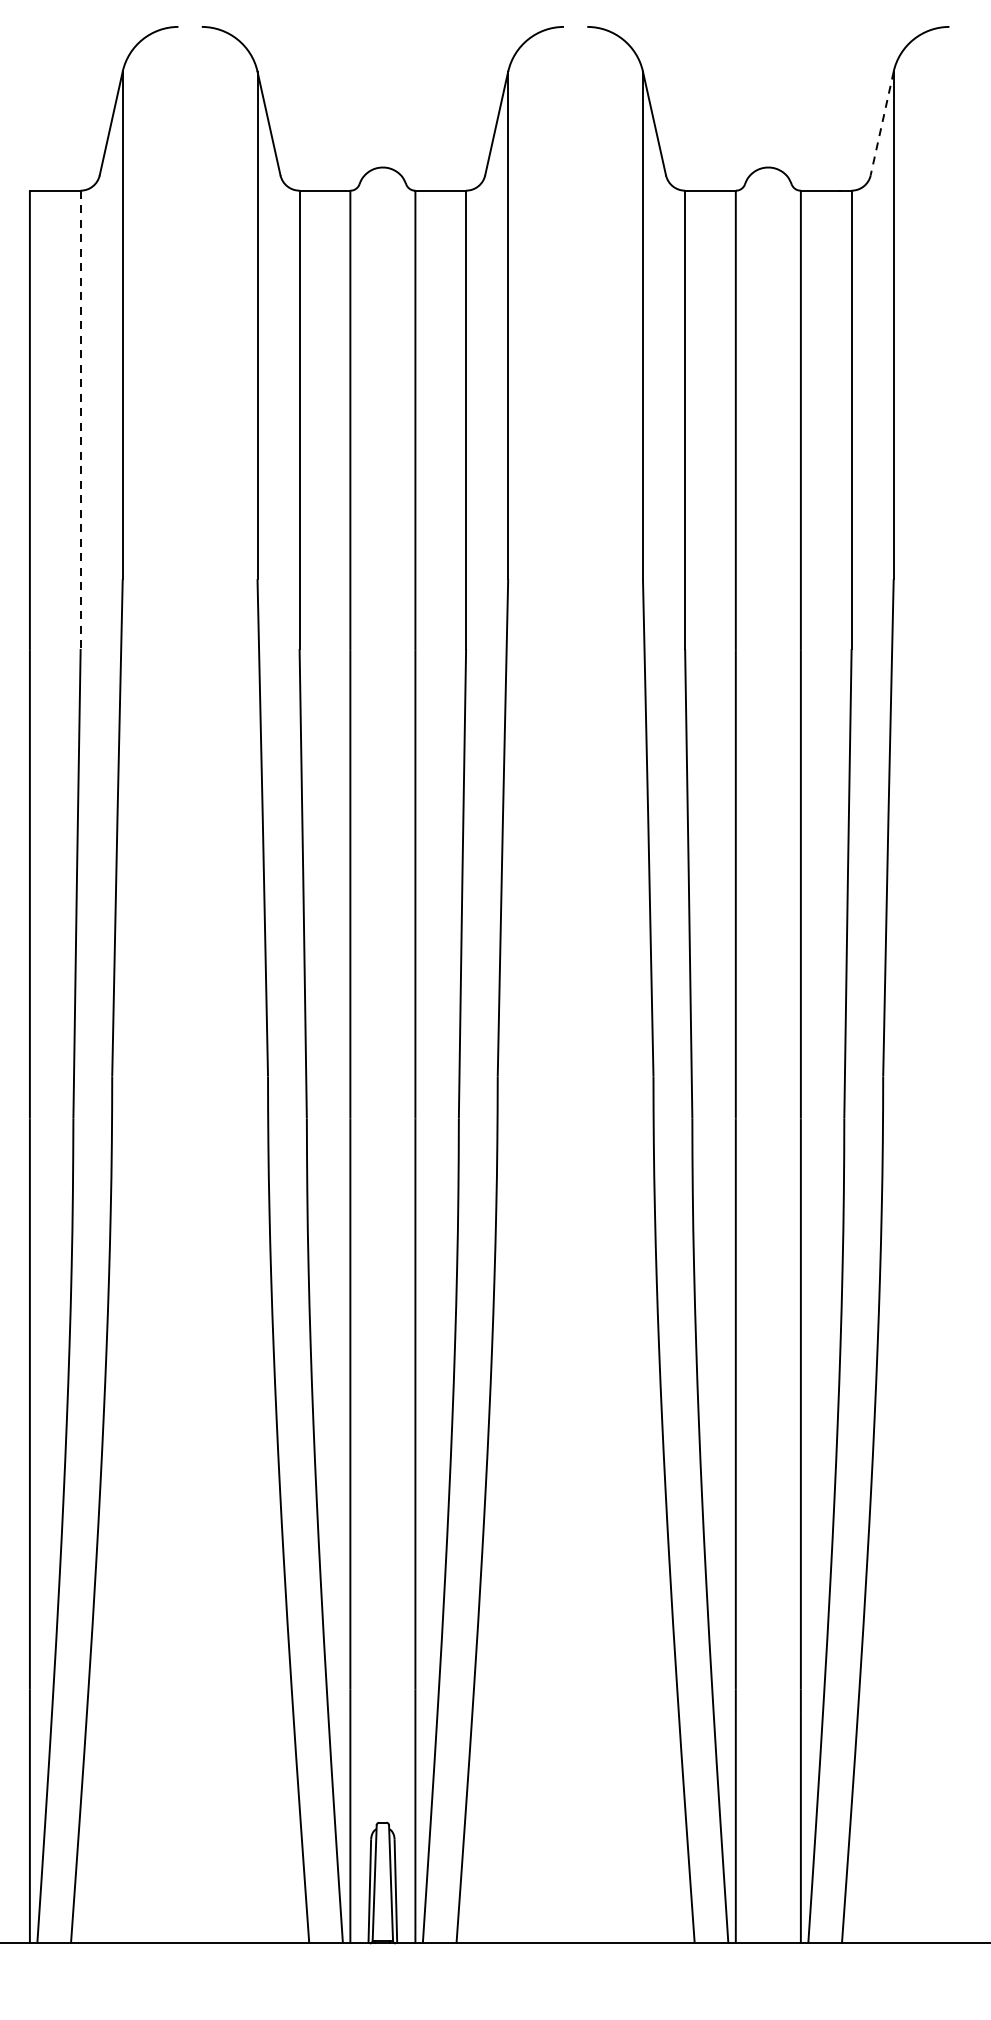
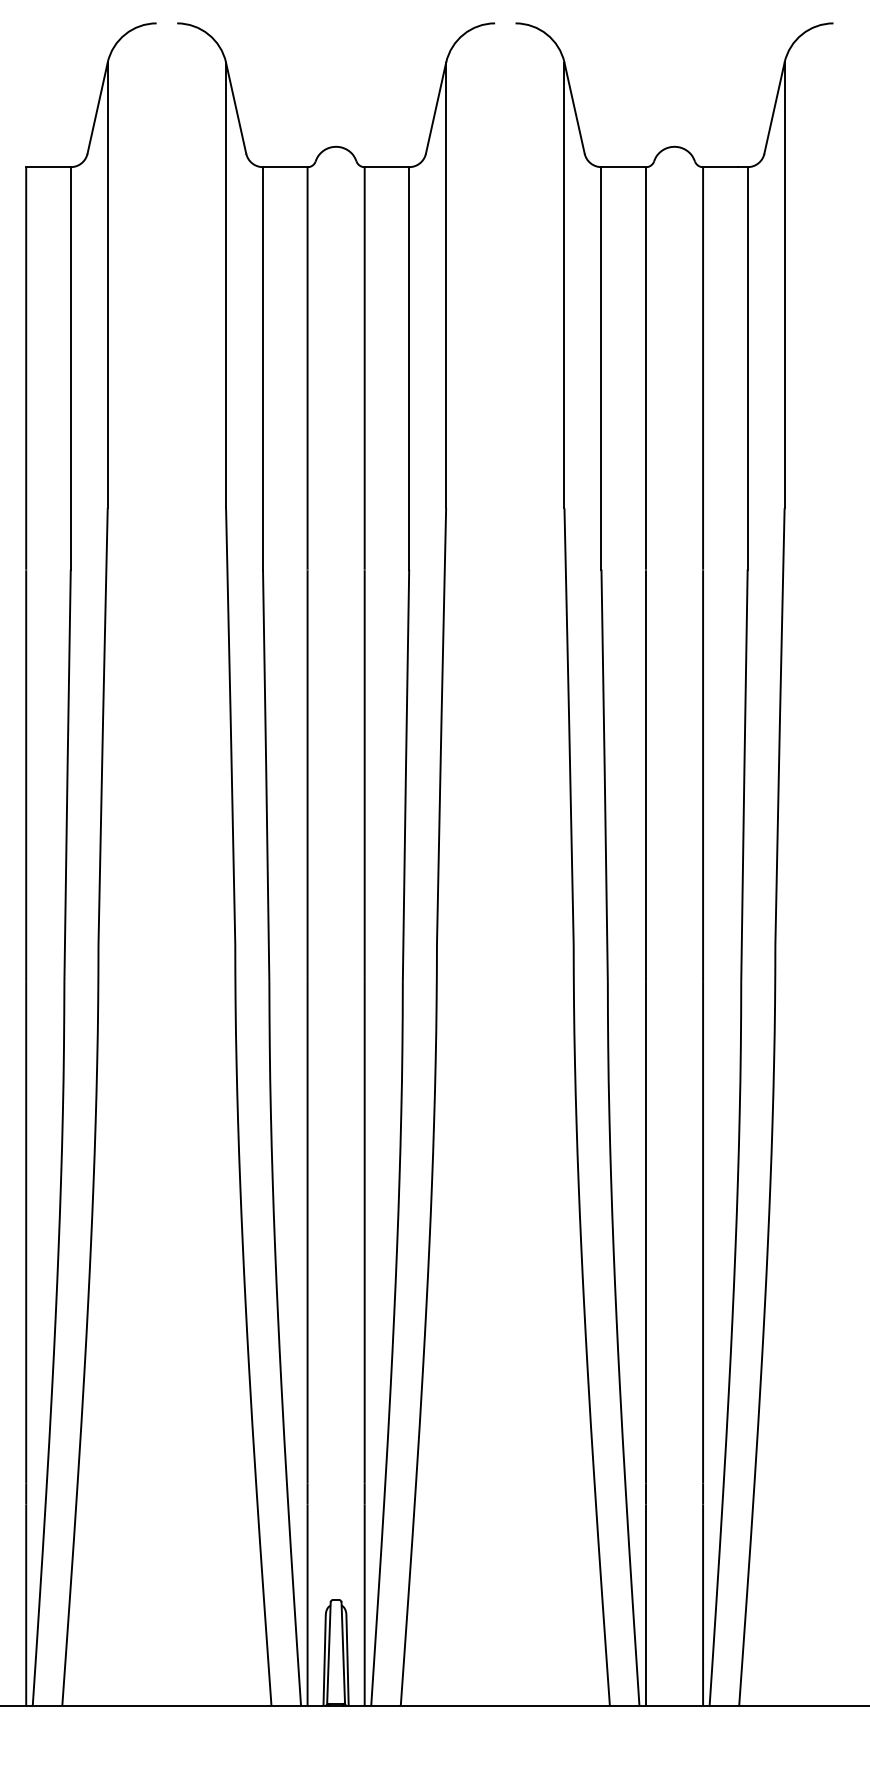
line: (882, 123) -> (774, 108), dashed -> solid
line: (80, 419) -> (70, 368), dashed -> solid

